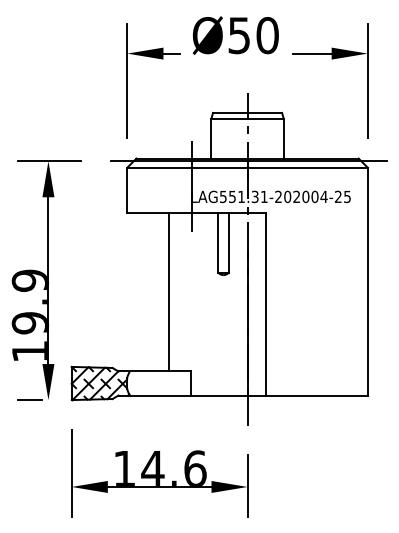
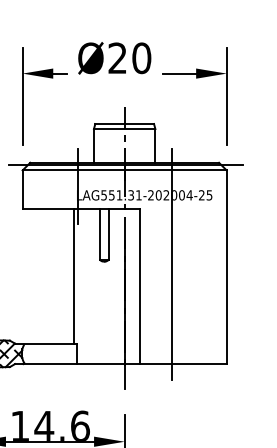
text: (238, 35) -> (116, 58), Ø50 -> Ø20
line: (302, 278) -> (171, 264), added
line: (168, 291) -> (73, 275), moved

